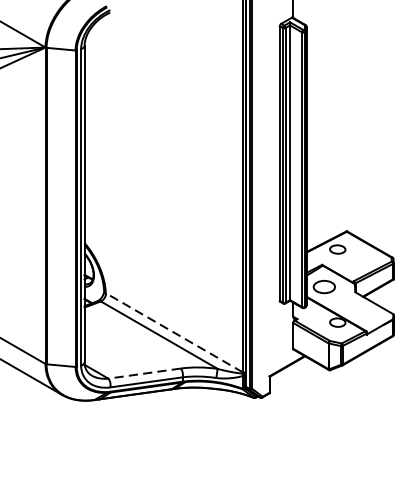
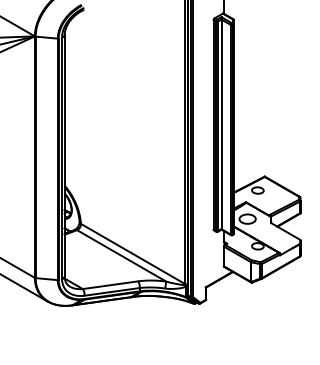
line: (173, 332) -> (132, 253), dashed -> solid
line: (144, 373) -> (110, 285), dashed -> solid

